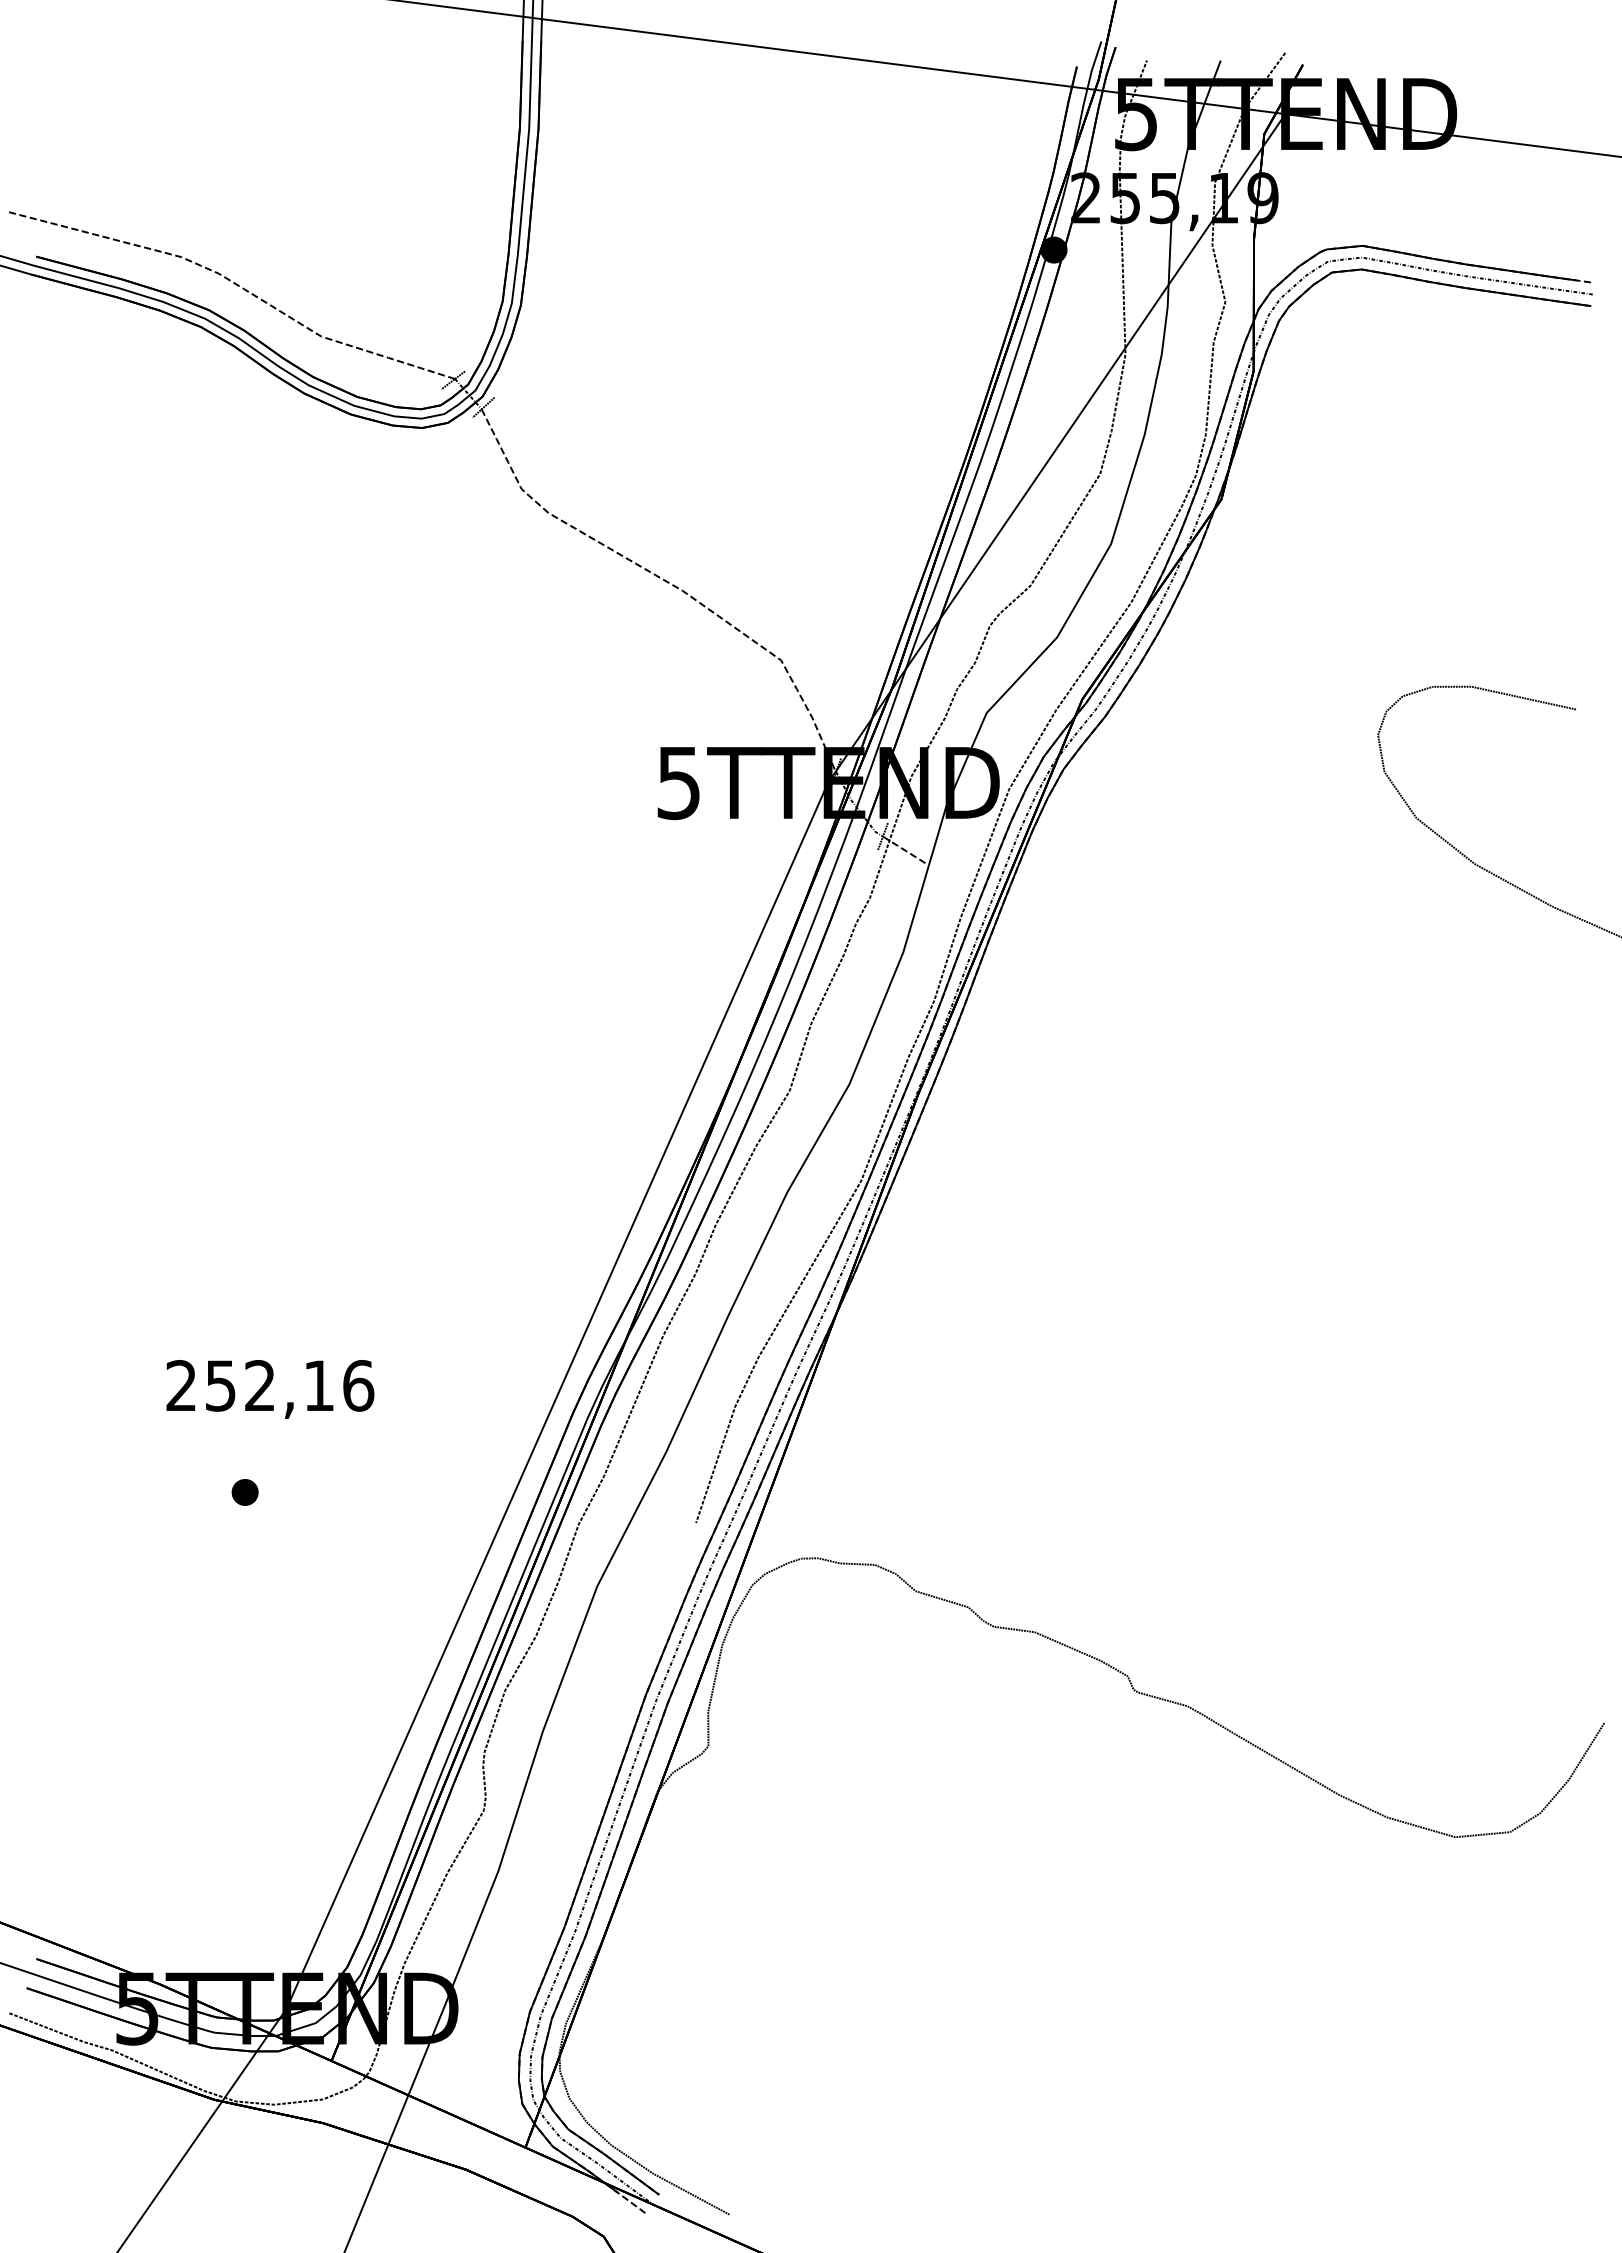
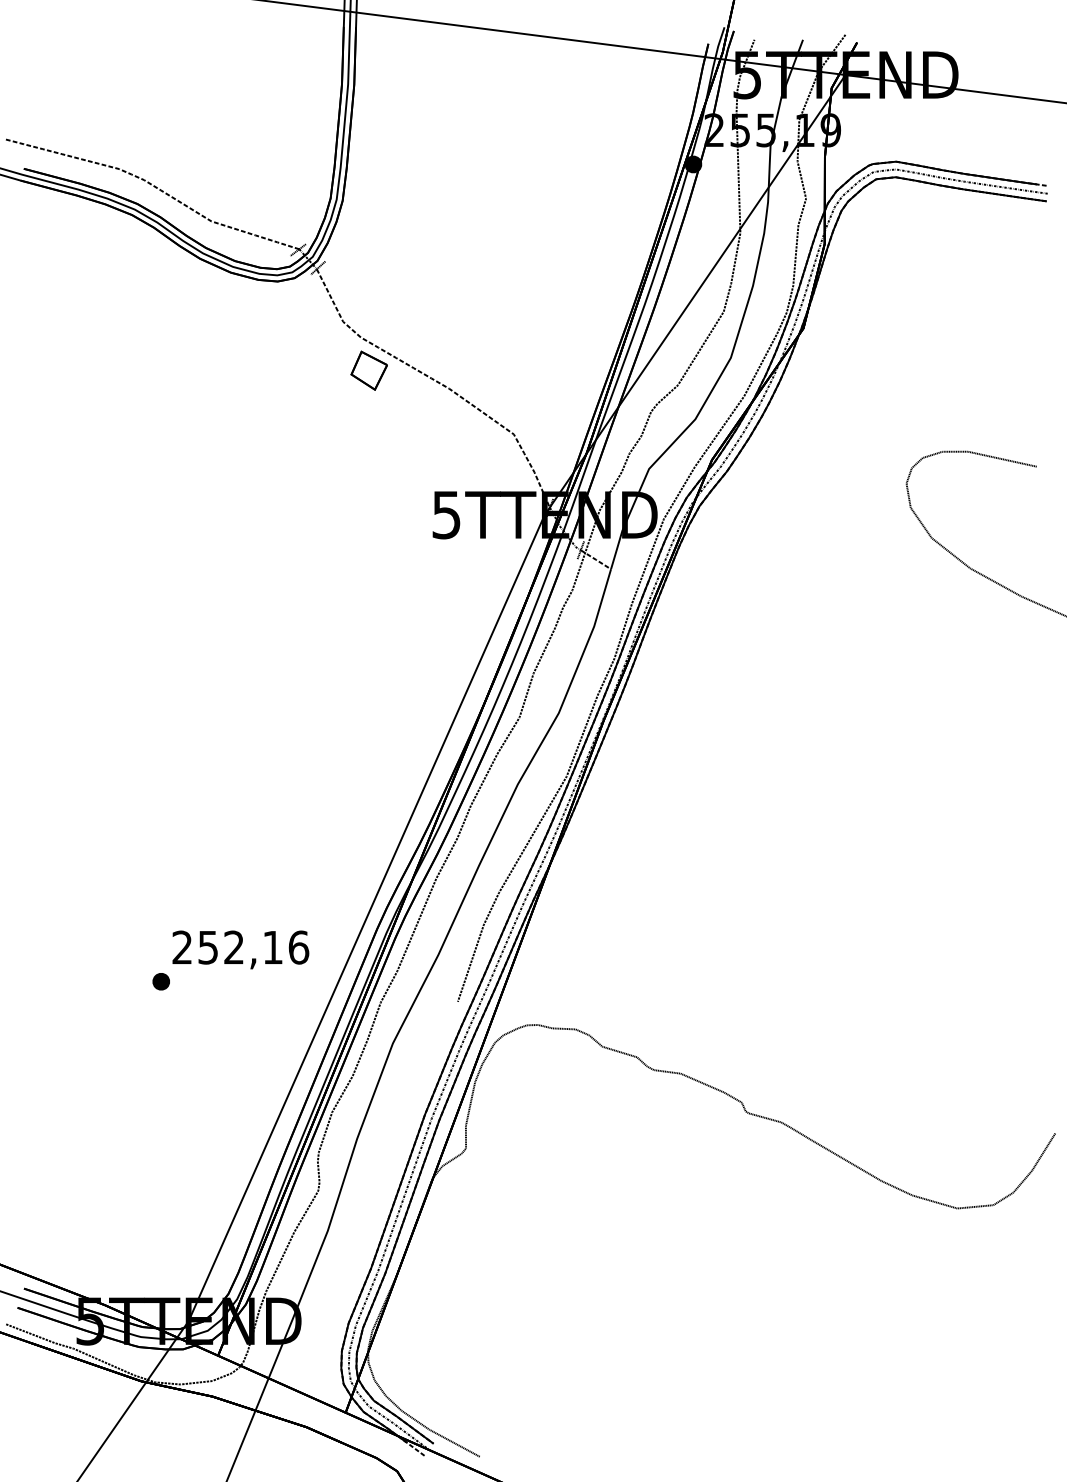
part: (560, 563) -> (368, 370), added
text: (269, 1388) -> (240, 949), moved

